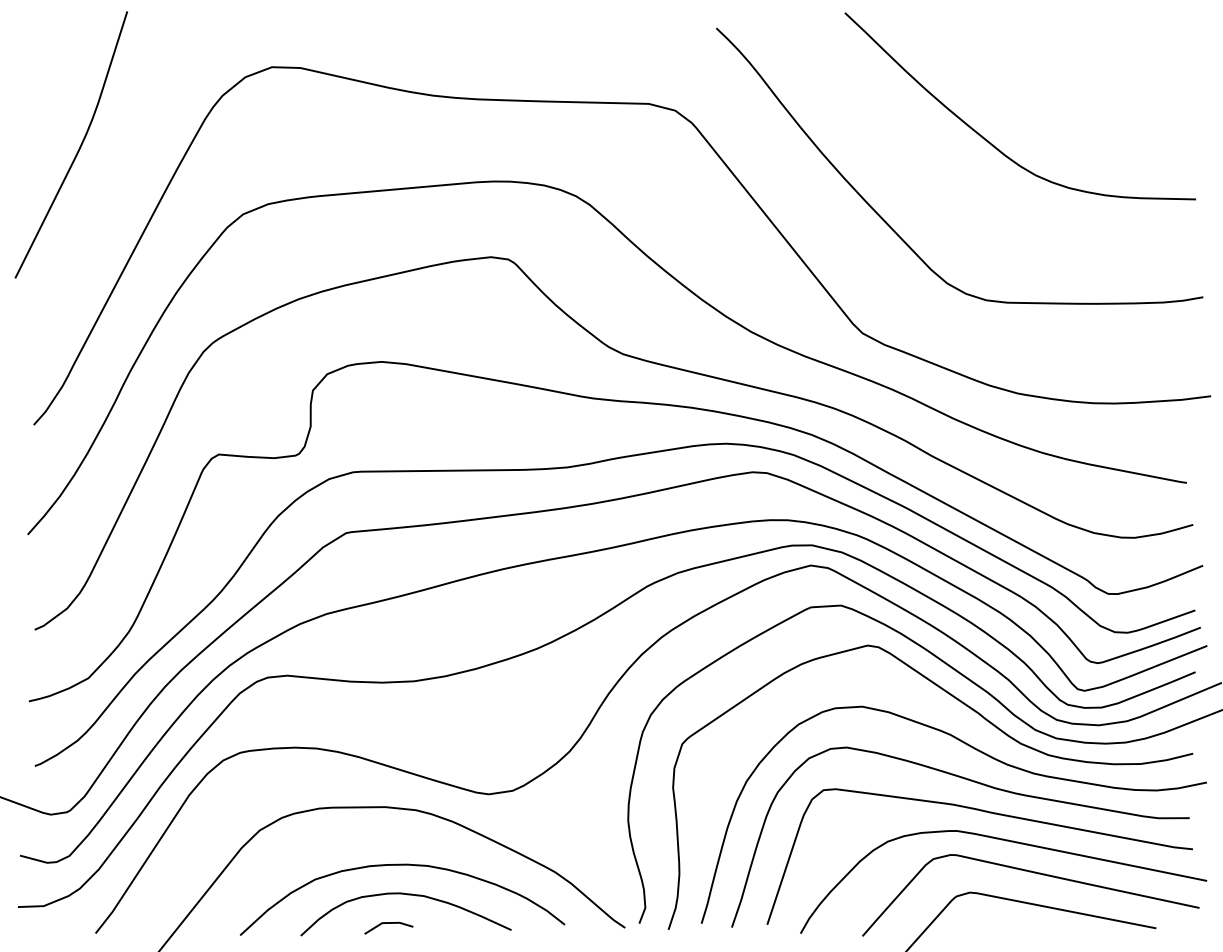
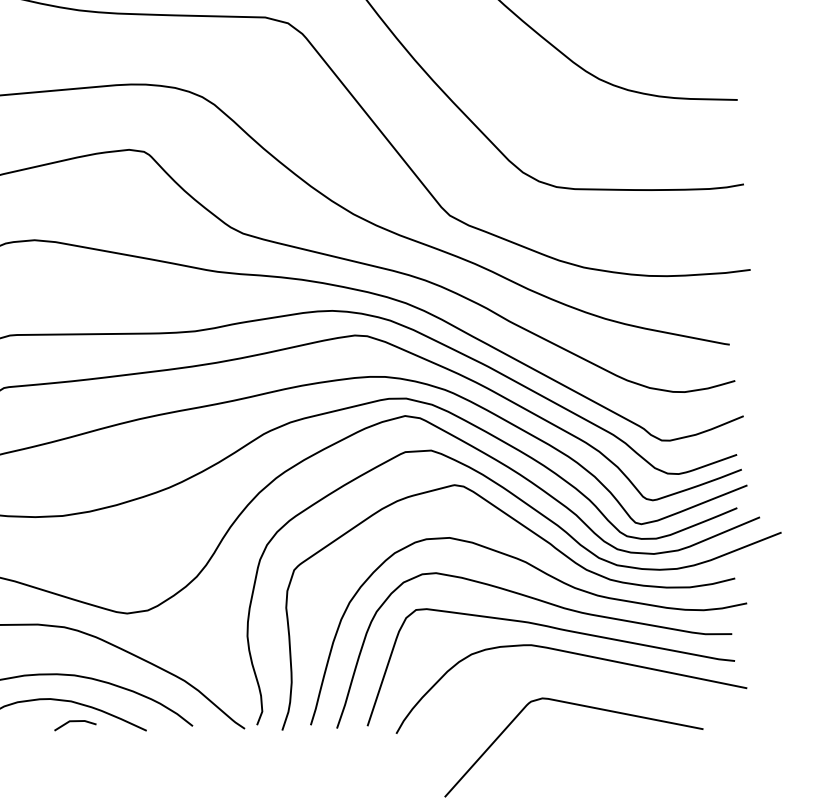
curve: (1033, 873) -> (597, 681), removed
line: (388, 923) -> (75, 721), moved

